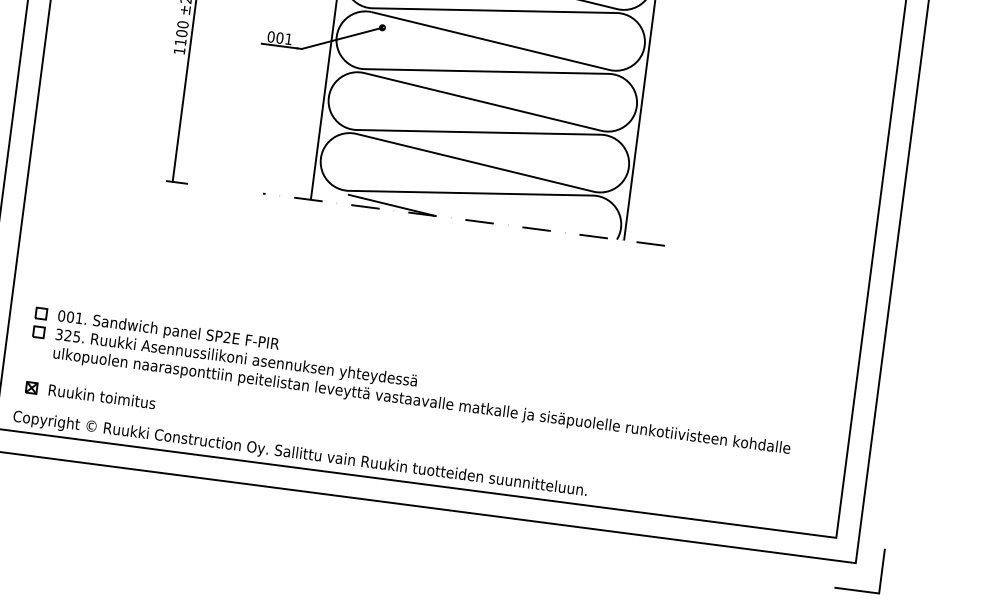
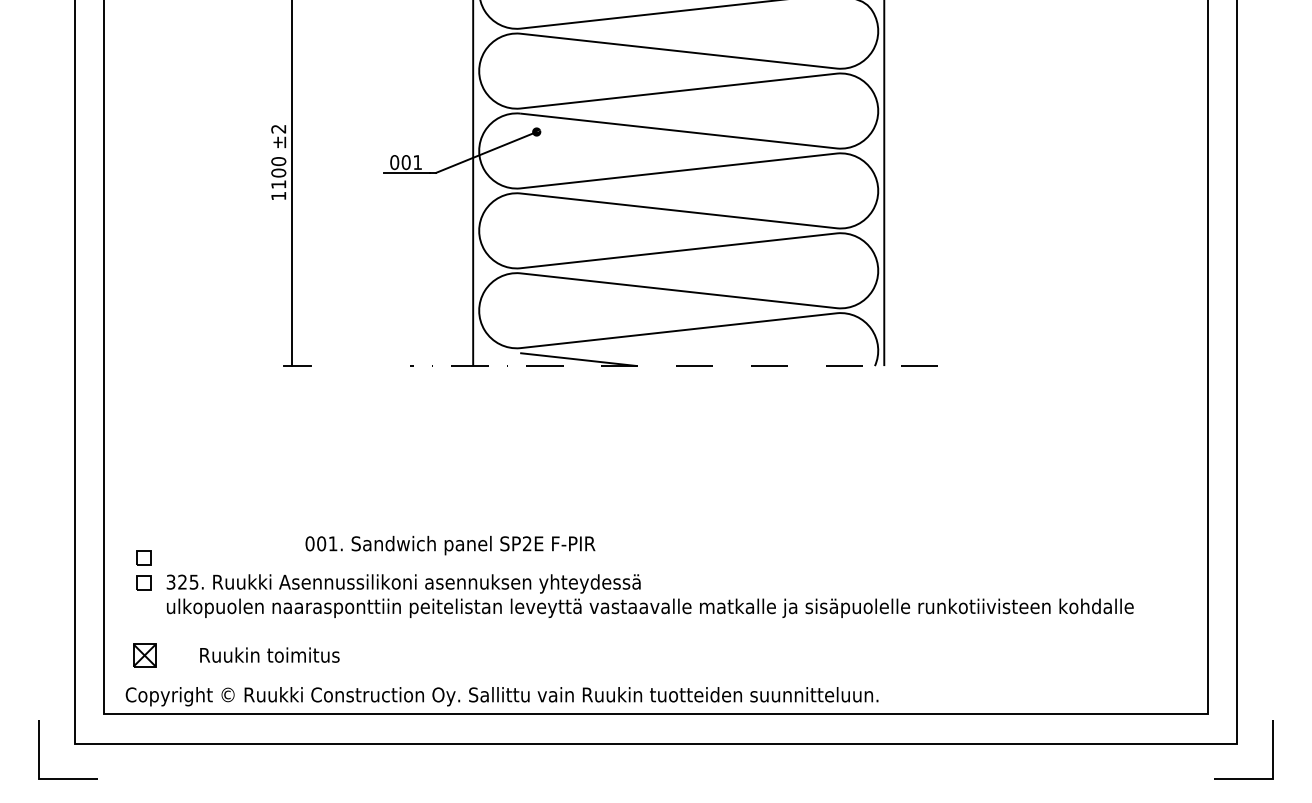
text: (168, 331) -> (450, 545), moved
part: (31, 387) -> (143, 655), size x1.6
text: (102, 396) -> (269, 654), moved

